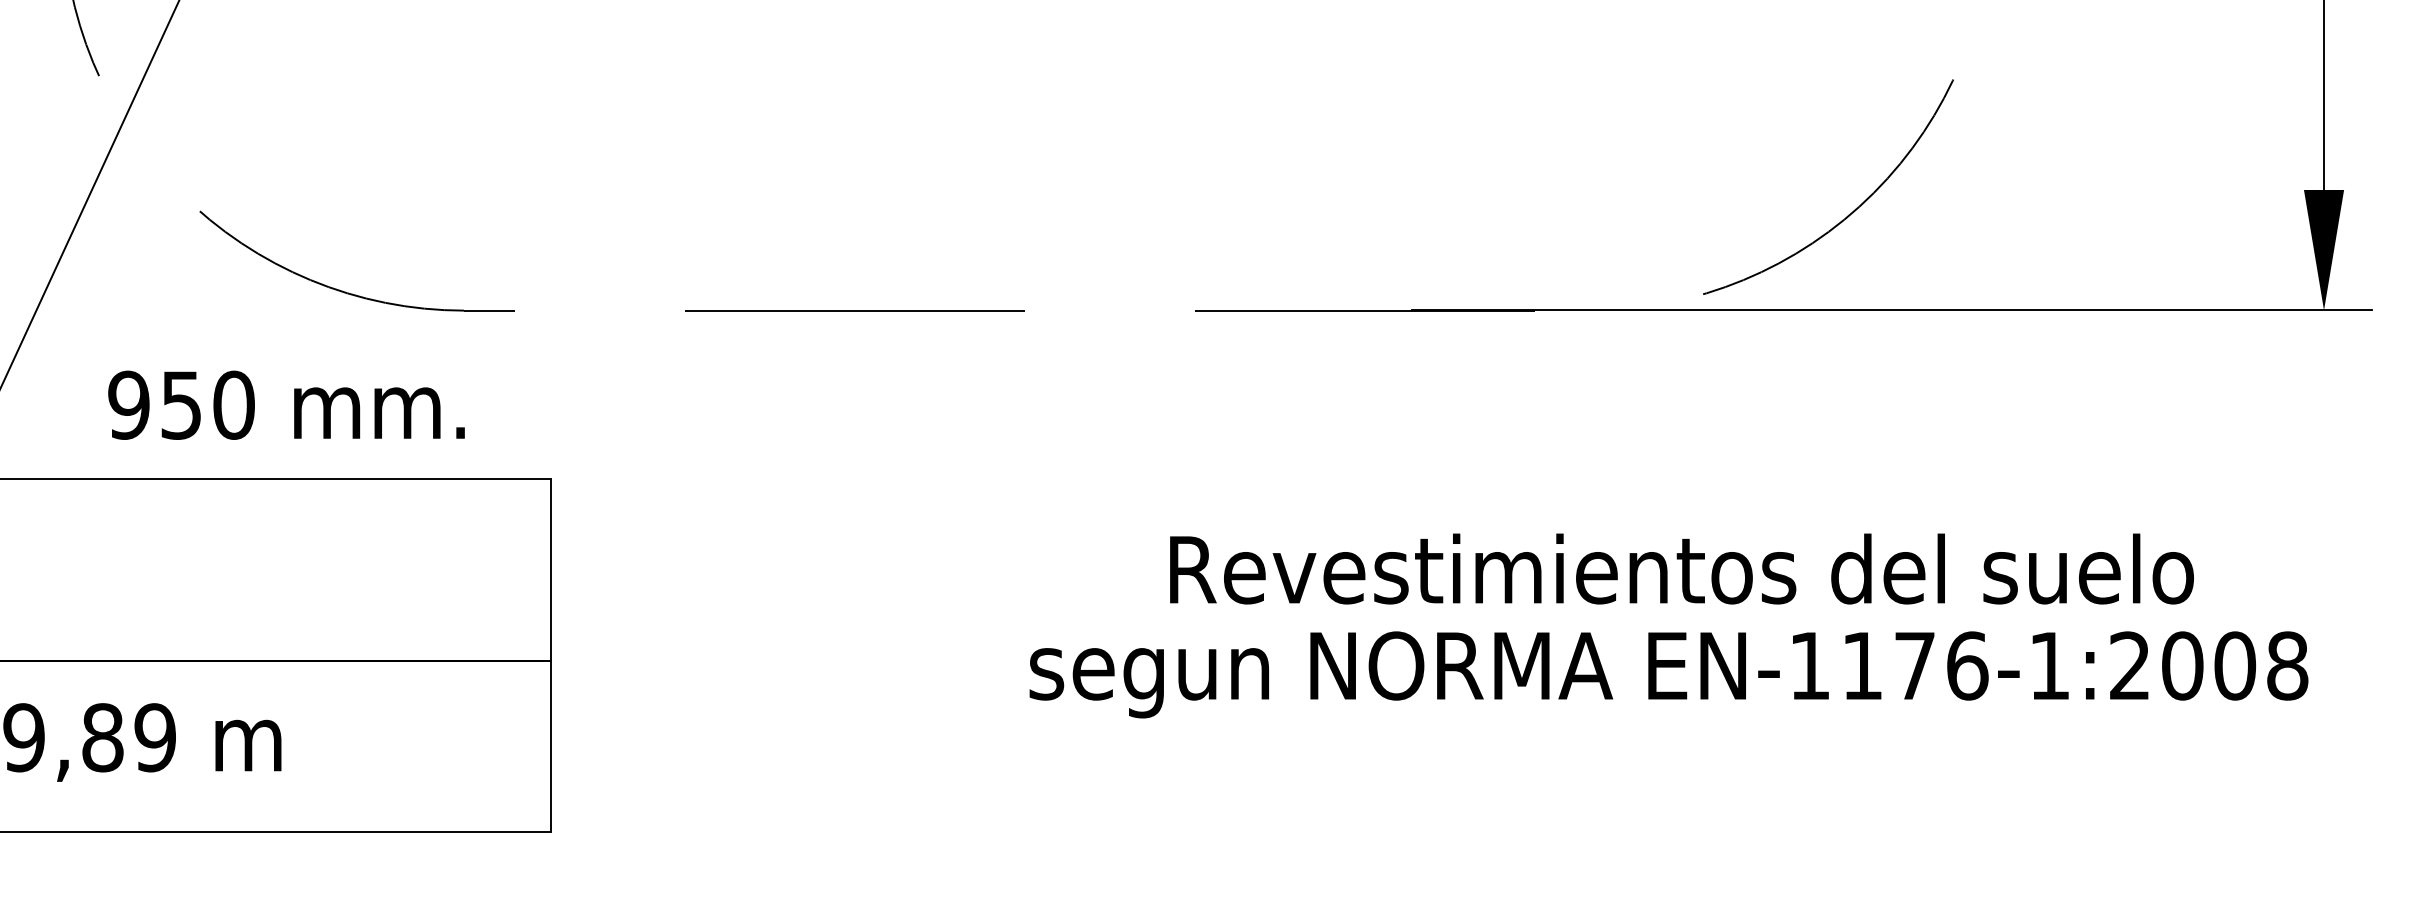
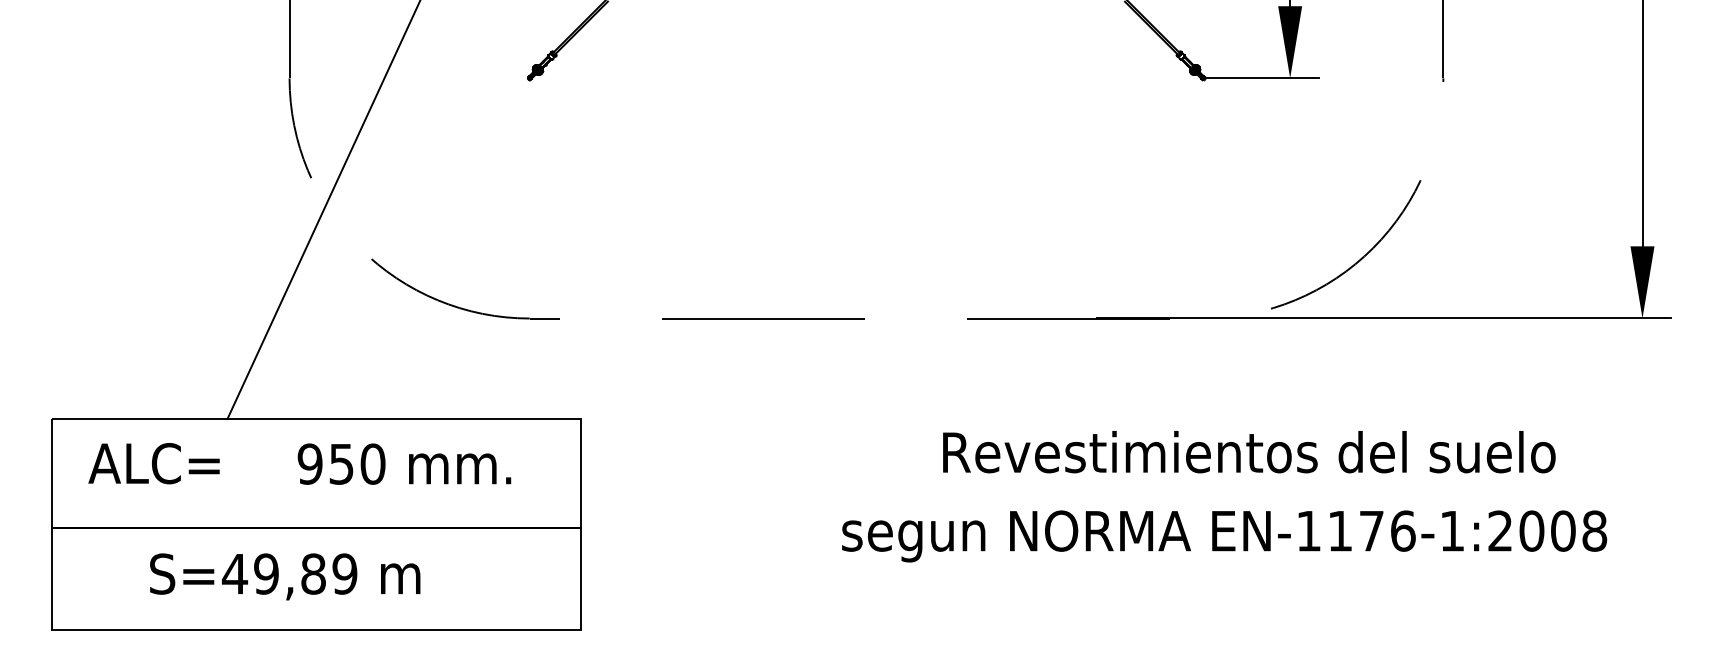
text: (286, 404) -> (404, 463), moved
text: (1682, 569) -> (1249, 452), moved
text: (1668, 674) -> (1224, 536), moved

